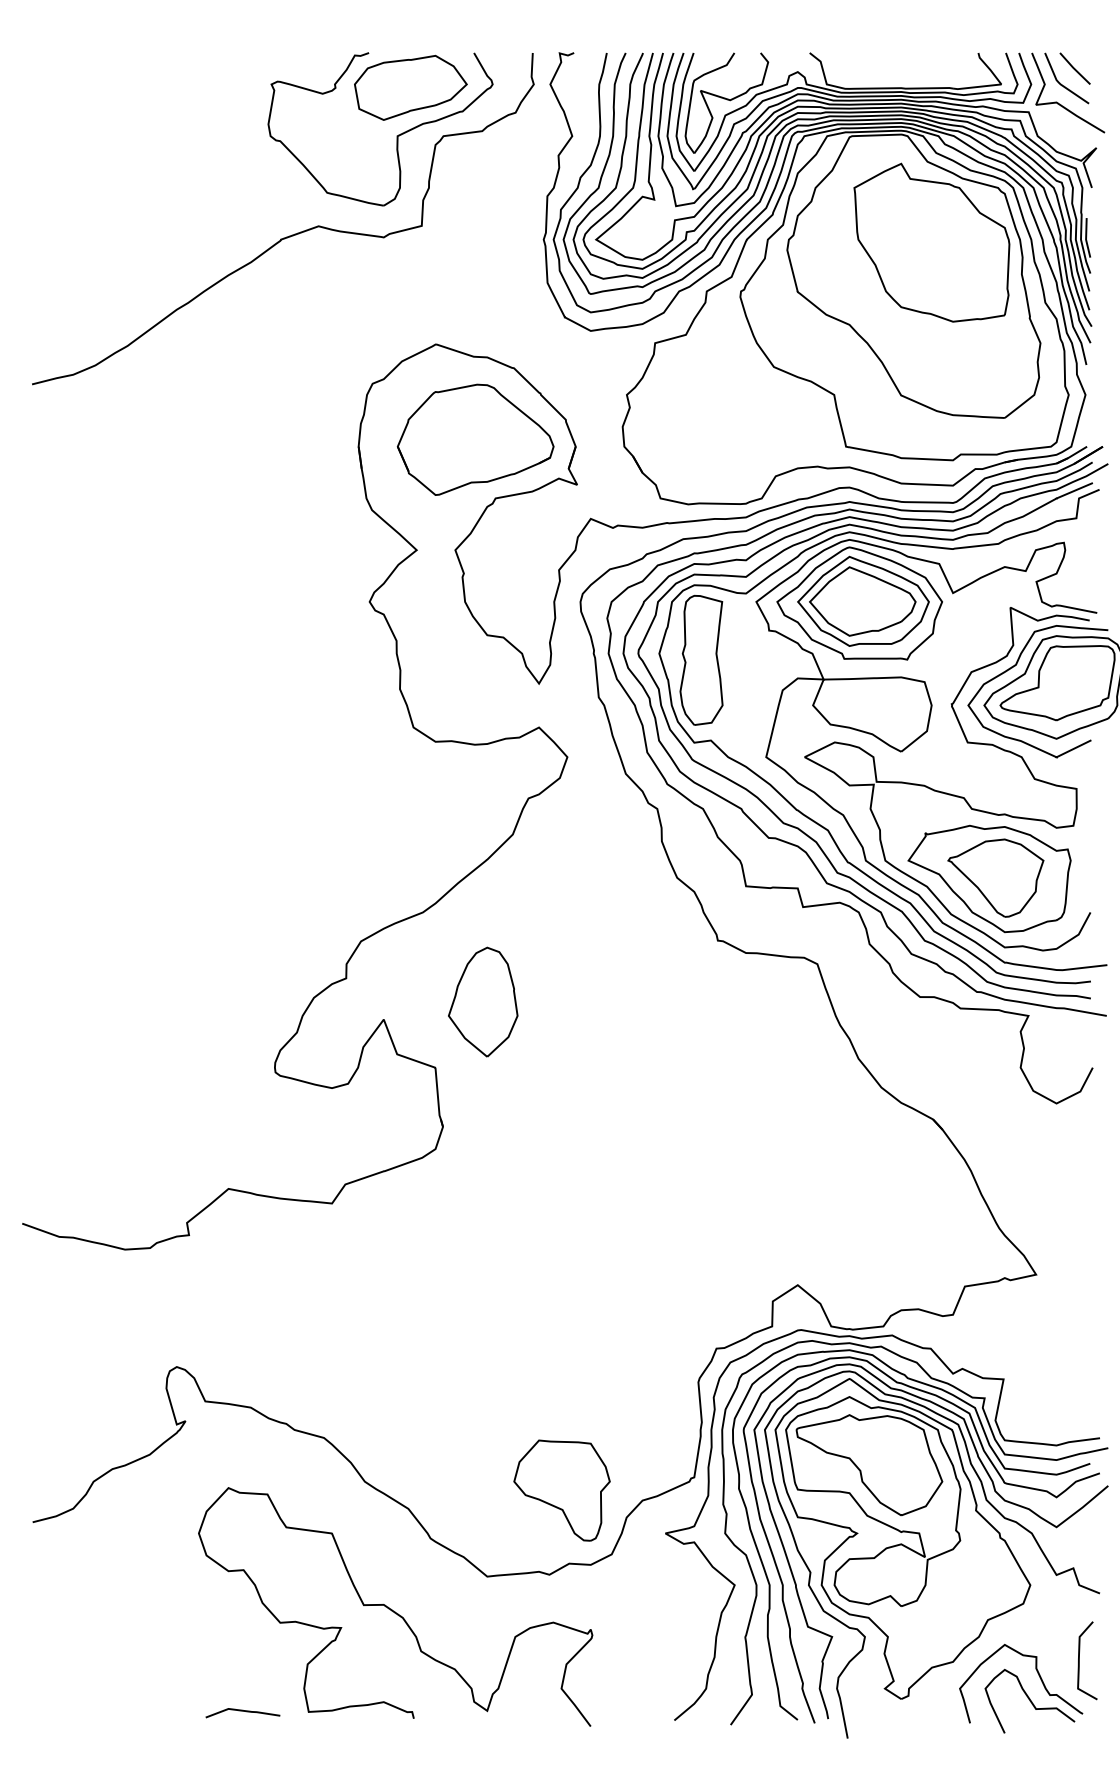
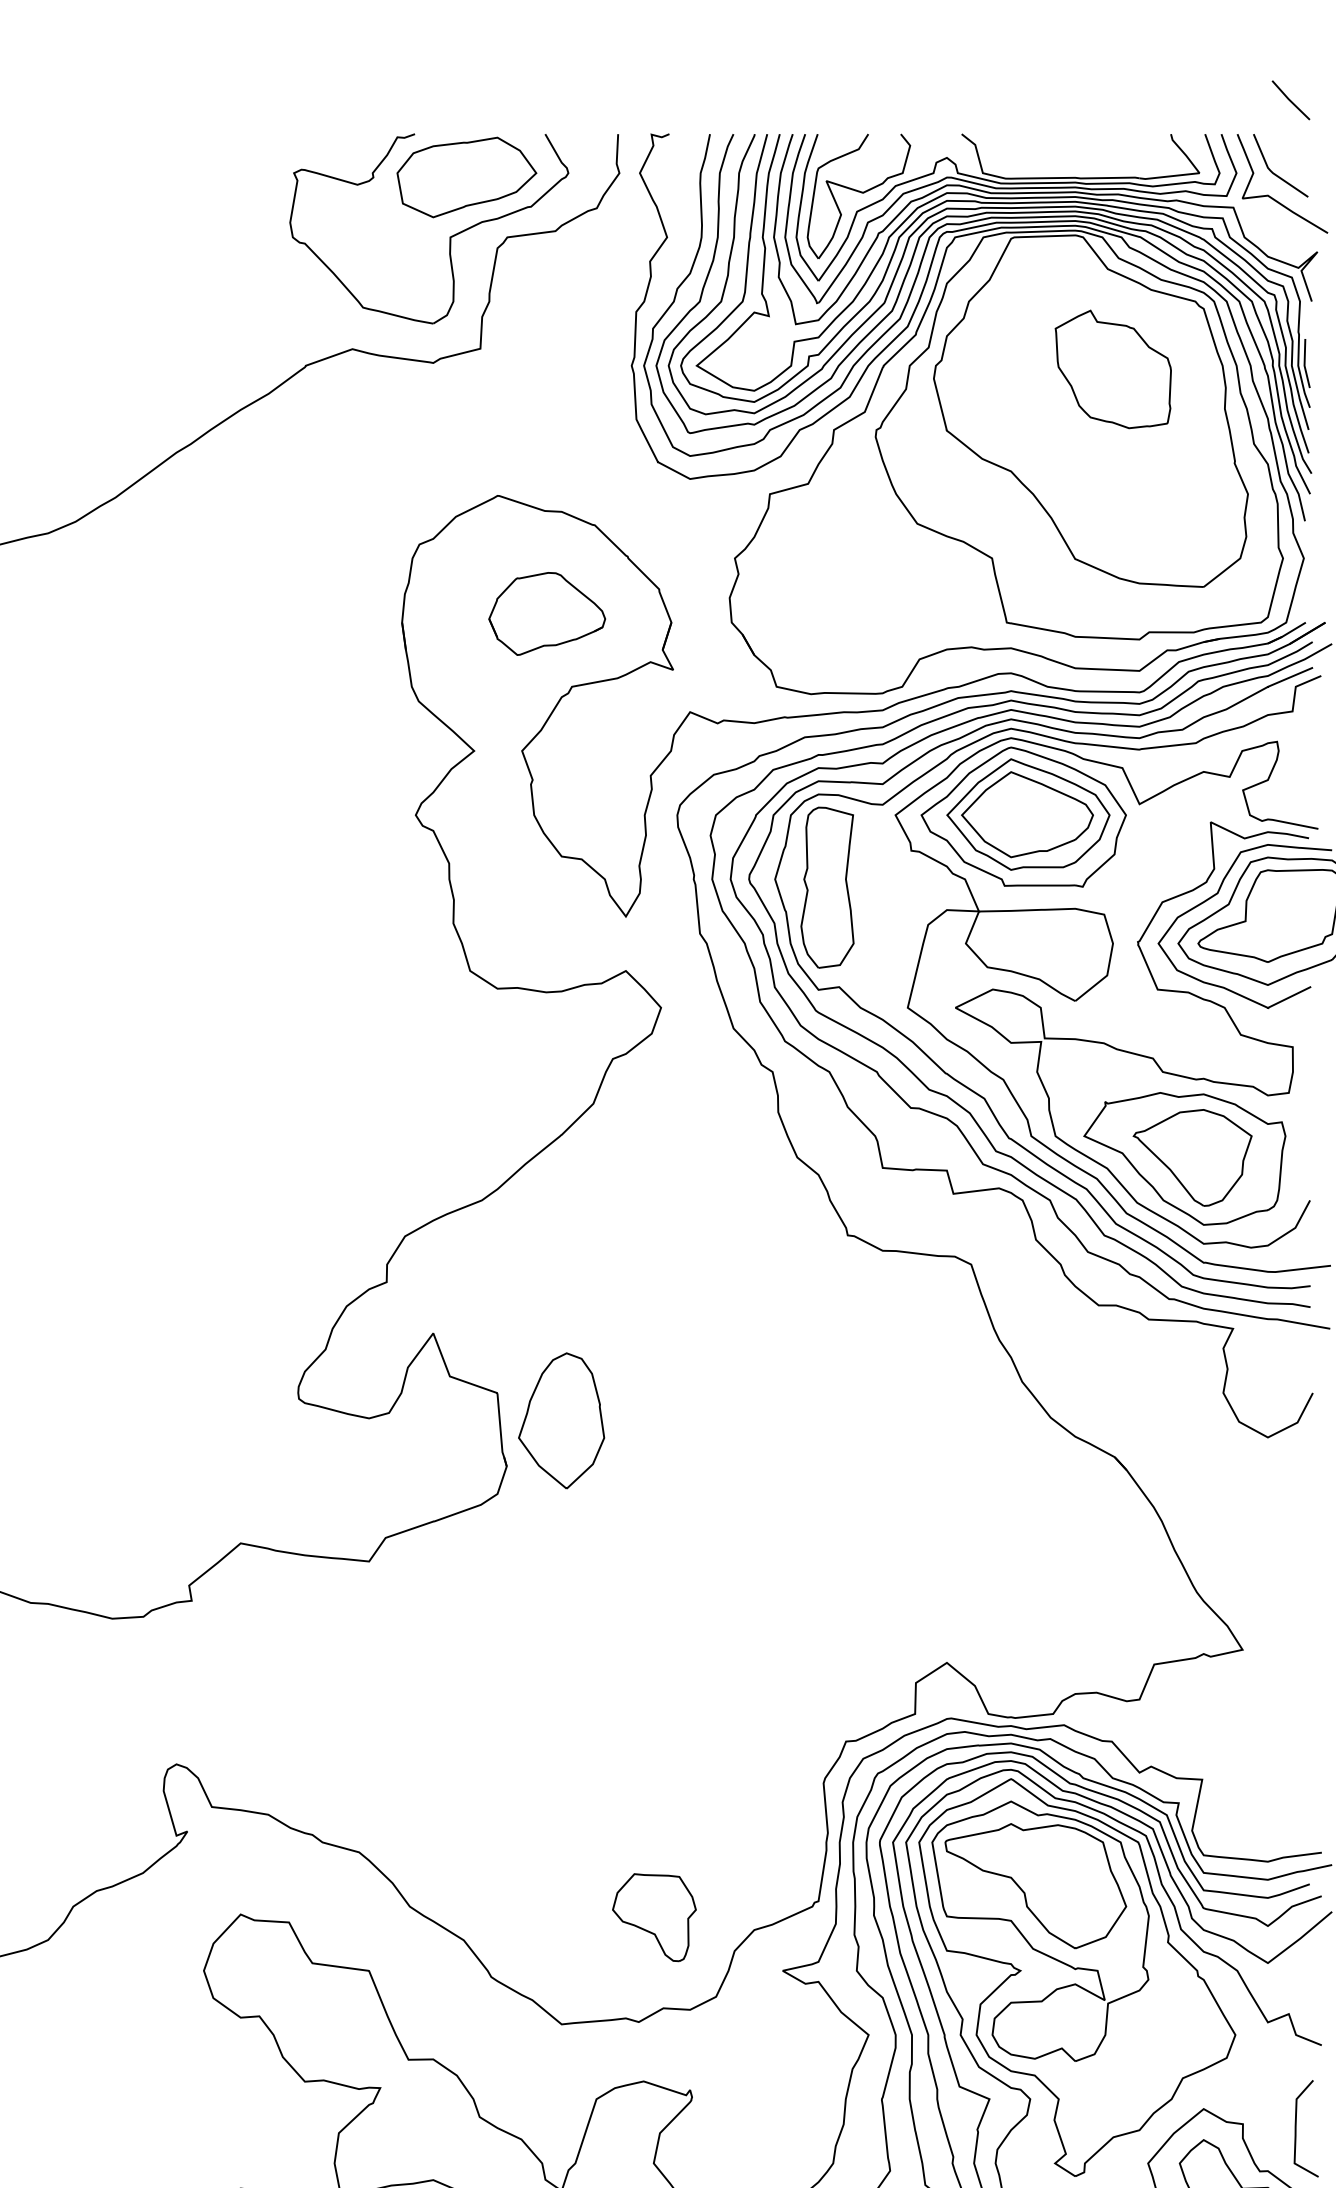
line: (1074, 68) -> (1290, 100), moved
part: (931, 242) -> (1112, 369), size x0.6
part: (475, 439) -> (547, 613), size x0.6
part: (483, 1001) -> (561, 1420), moved
part: (561, 1490) -> (653, 1917), size x0.7

